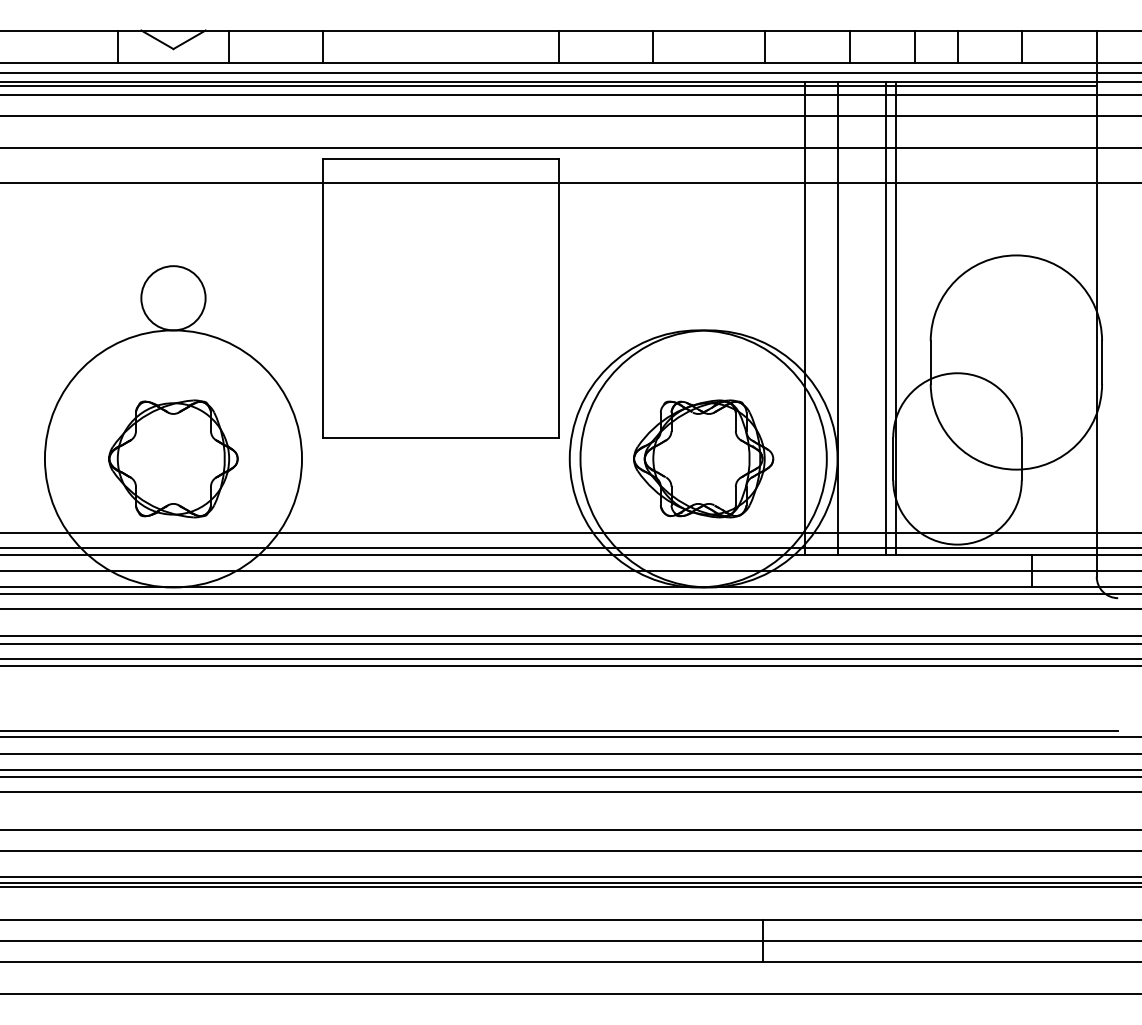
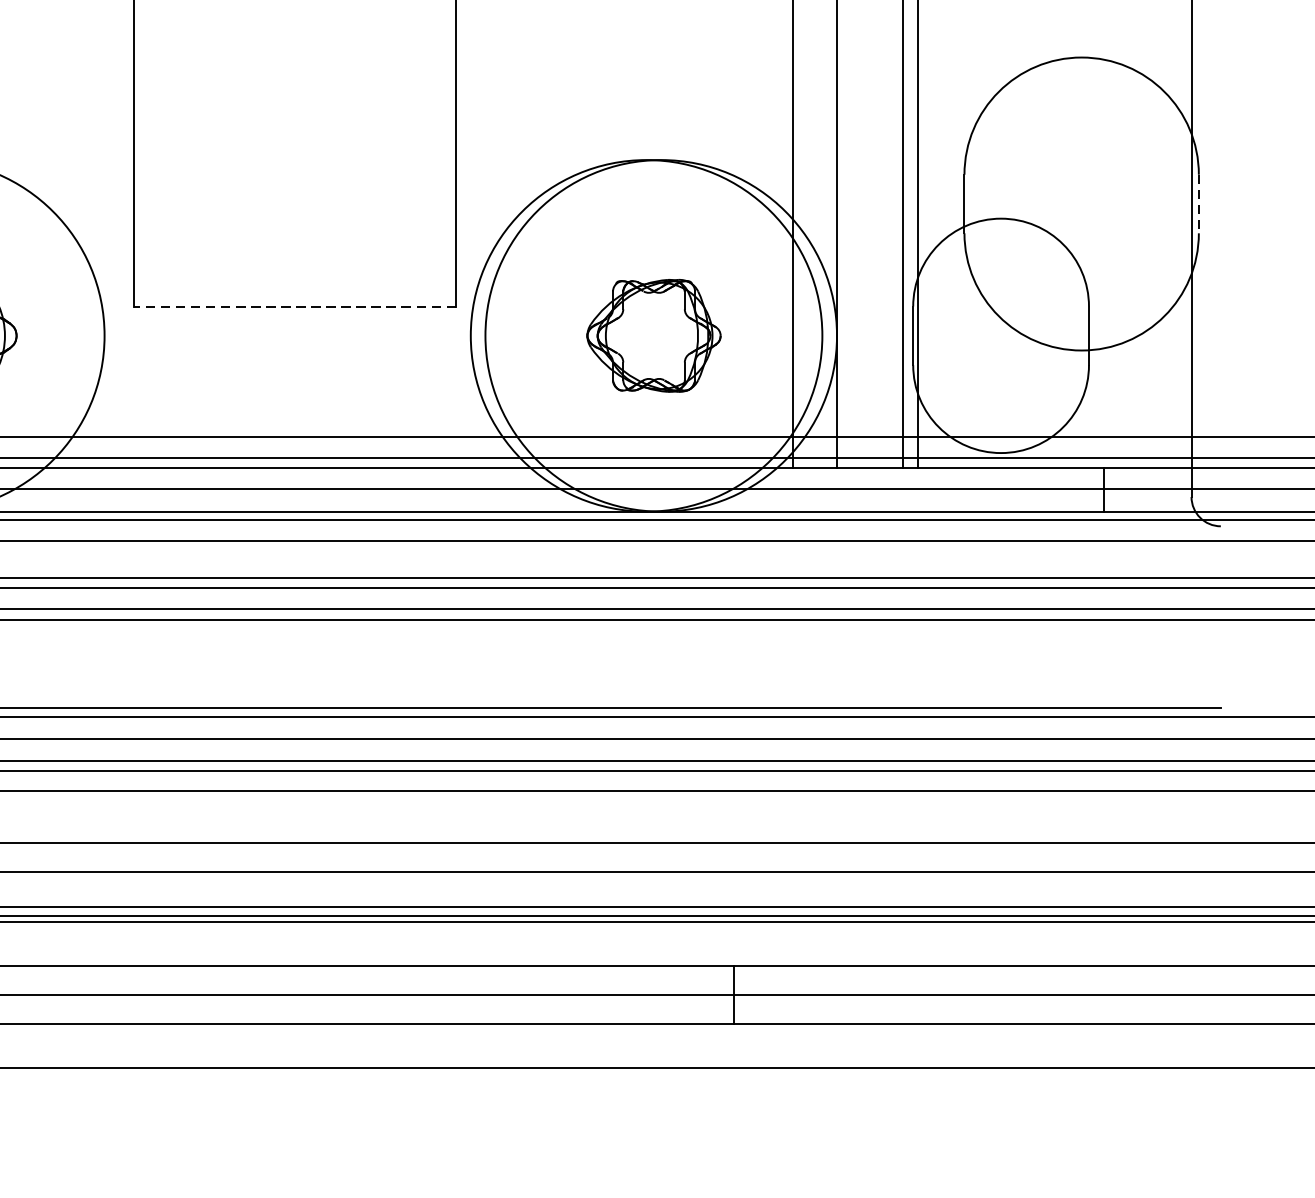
line: (1102, 363) -> (1199, 205), solid -> dashed
line: (441, 437) -> (295, 306), solid -> dashed
part: (703, 458) -> (653, 335), size x0.7

